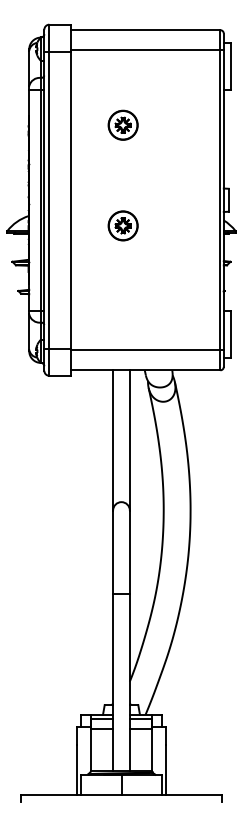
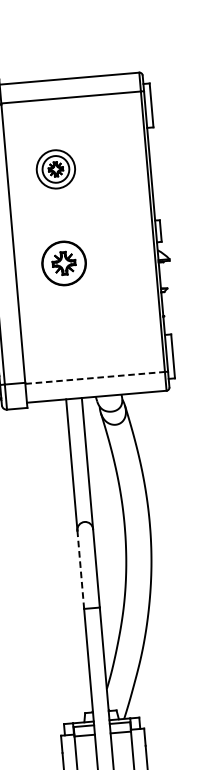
circle: (122, 124) -> (55, 168), size x1.4
part: (122, 225) -> (63, 263), size x1.6
line: (145, 350) -> (94, 378), solid -> dashed
line: (113, 552) -> (81, 569), solid -> dashed

